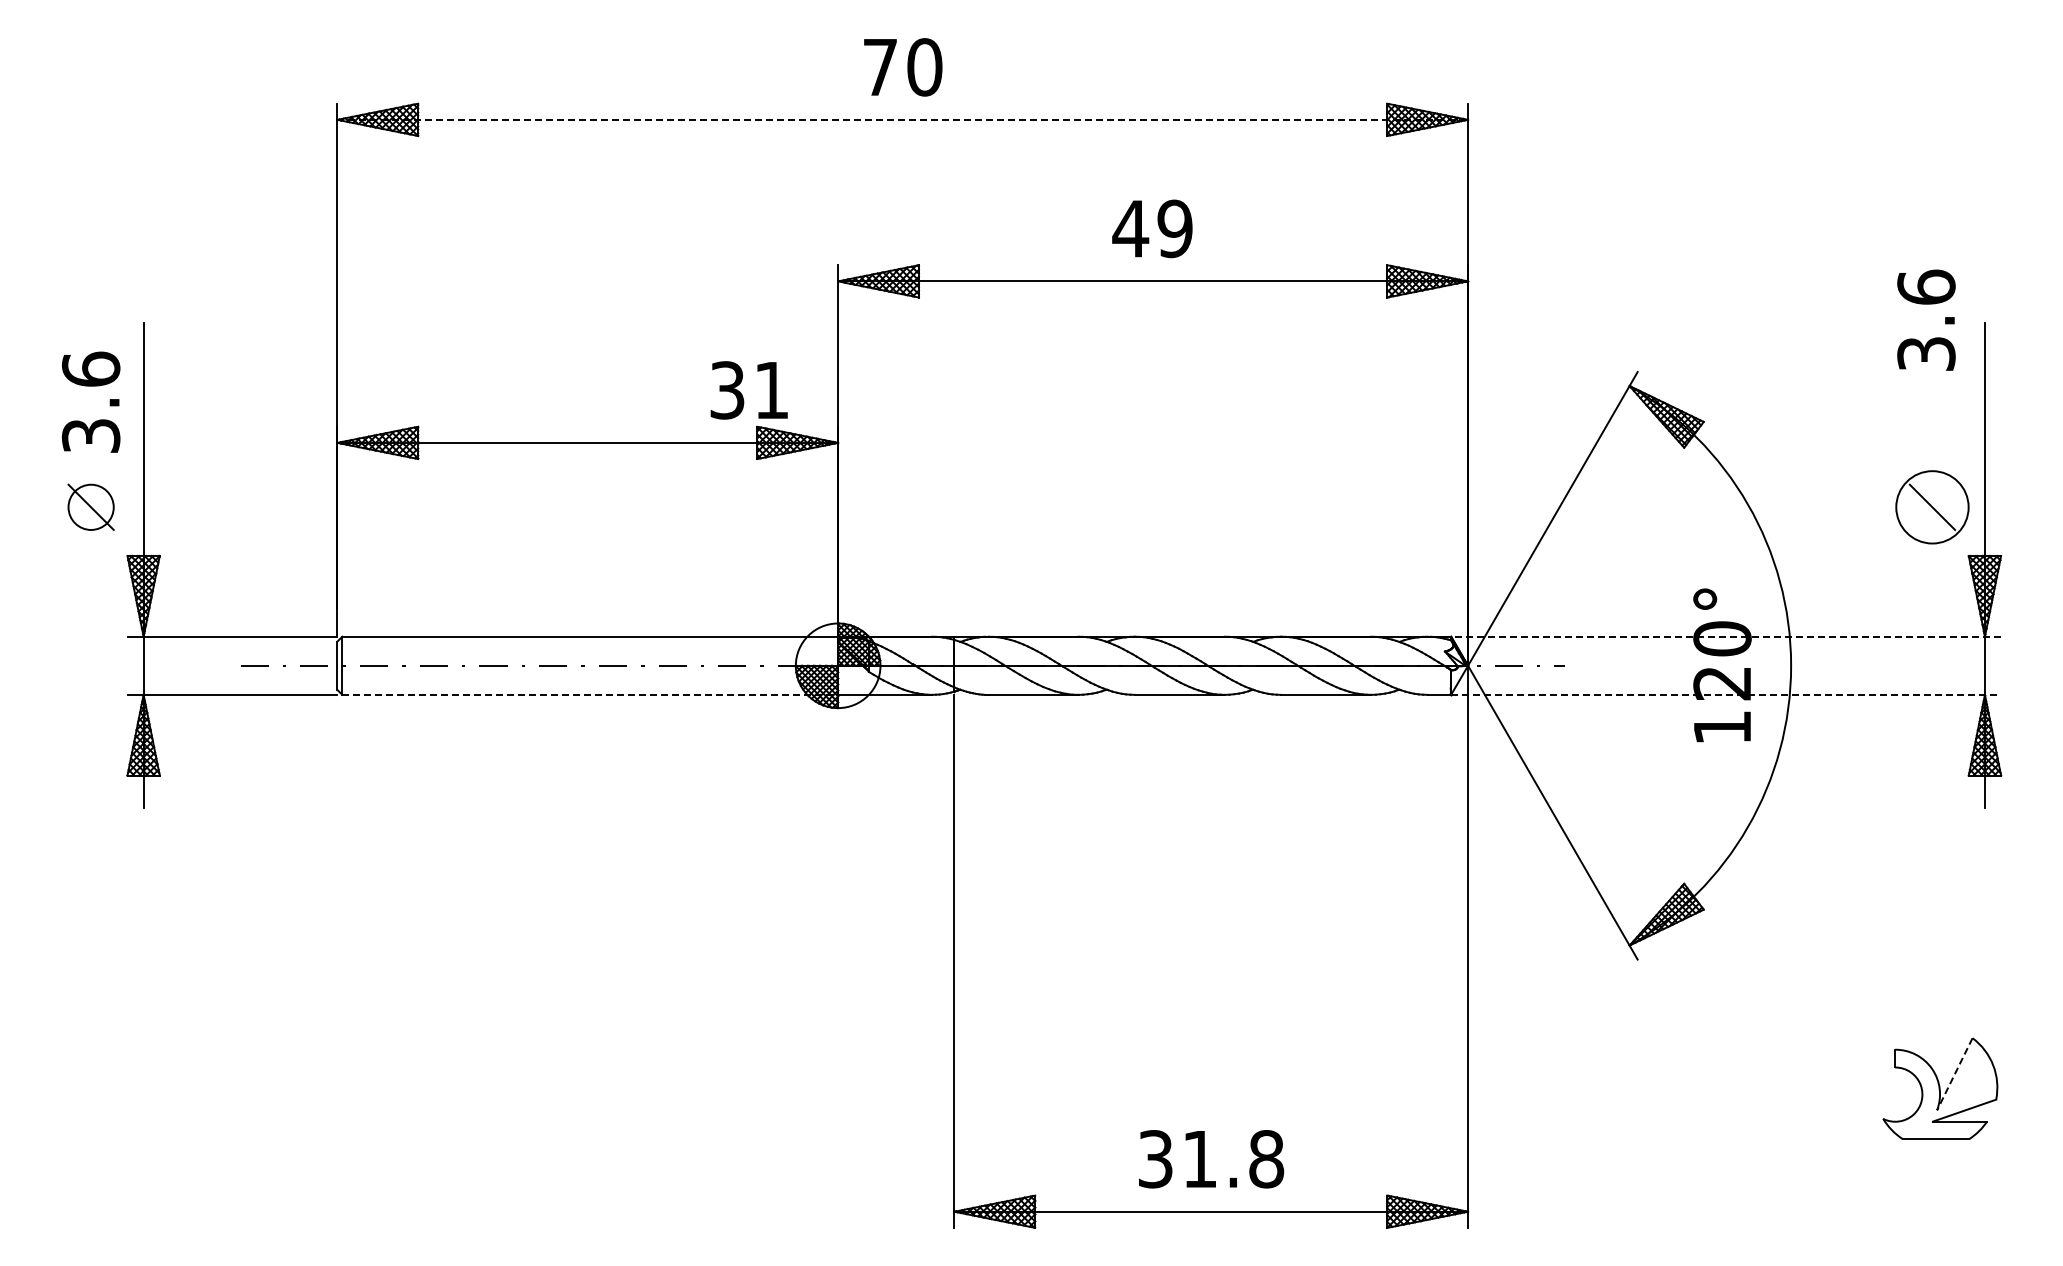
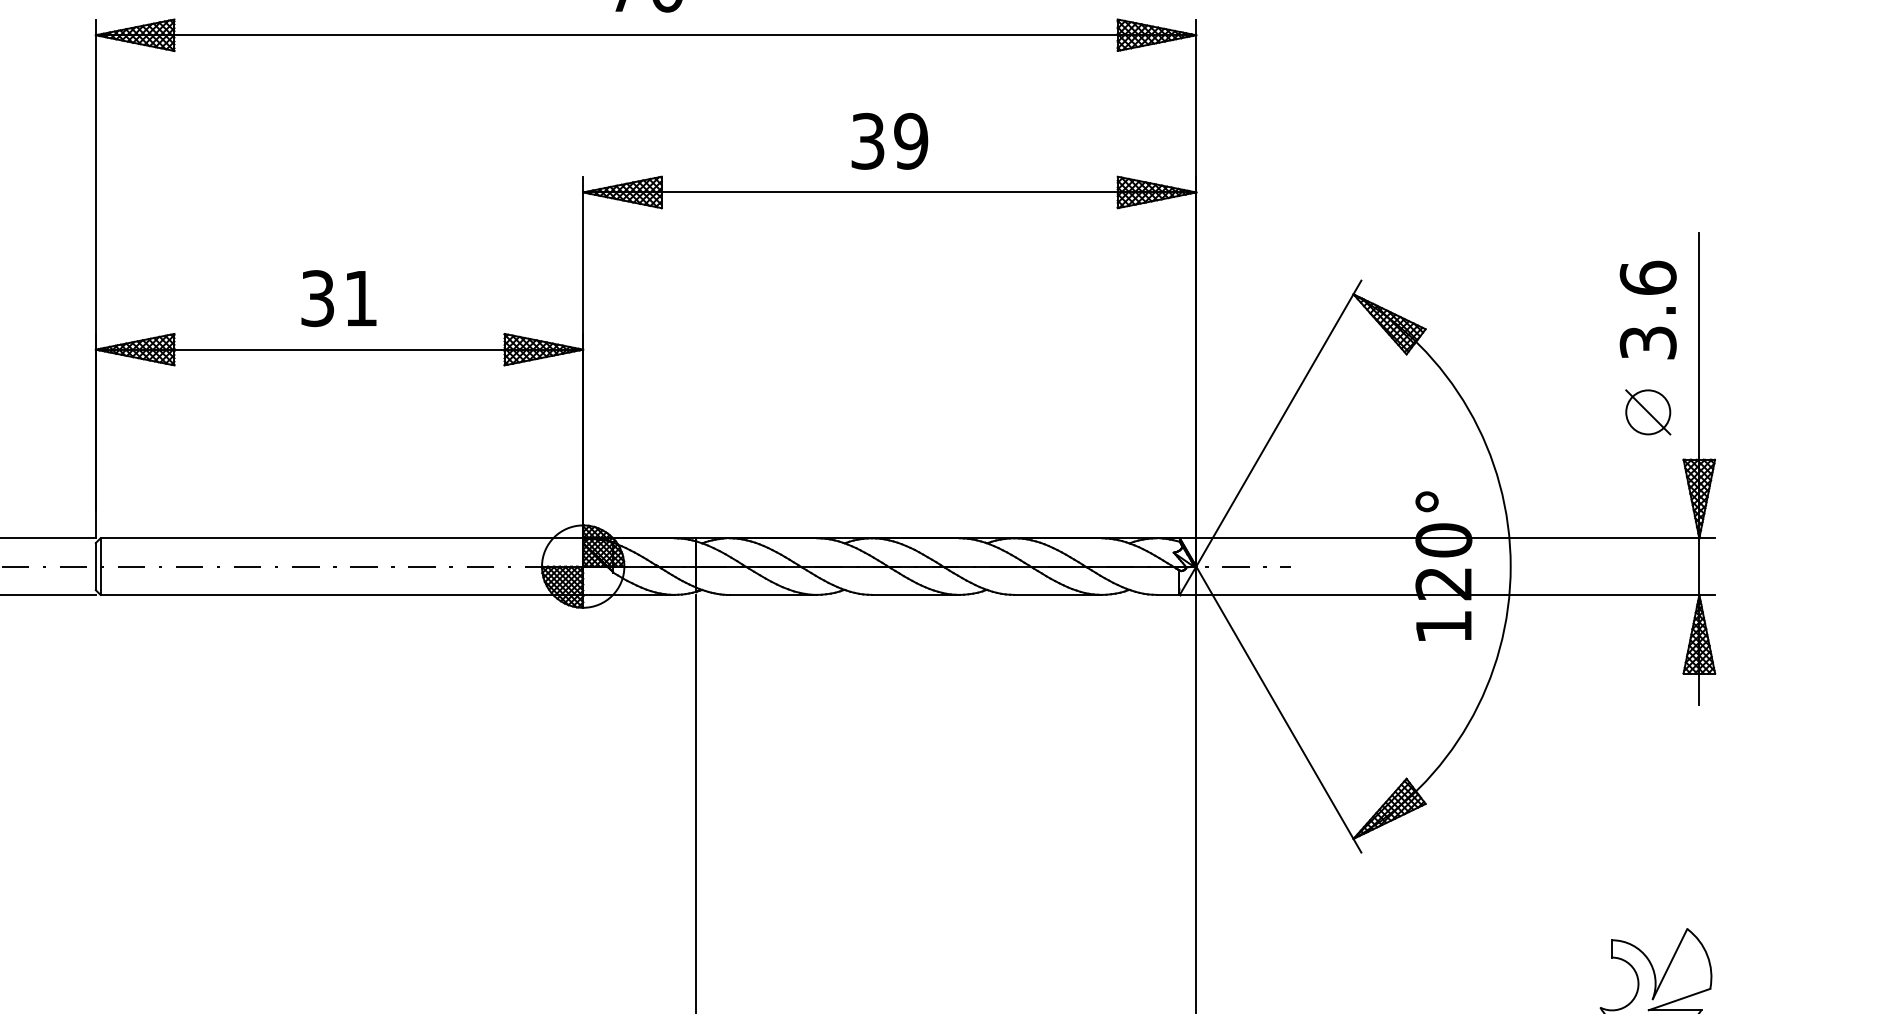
line: (903, 119) -> (646, 34), dashed -> solid
text: (1130, 228) -> (867, 140), 49 -> 39
text: (1926, 319) -> (1648, 309), moved
text: (748, 390) -> (338, 298), moved
circle: (1932, 506) -> (1648, 411), size x0.62
line: (1726, 636) -> (1447, 538), dashed -> solid
line: (590, 694) -> (342, 594), dashed -> solid
line: (1726, 694) -> (1447, 594), dashed -> solid
line: (1954, 1074) -> (1669, 964), dashed -> solid

